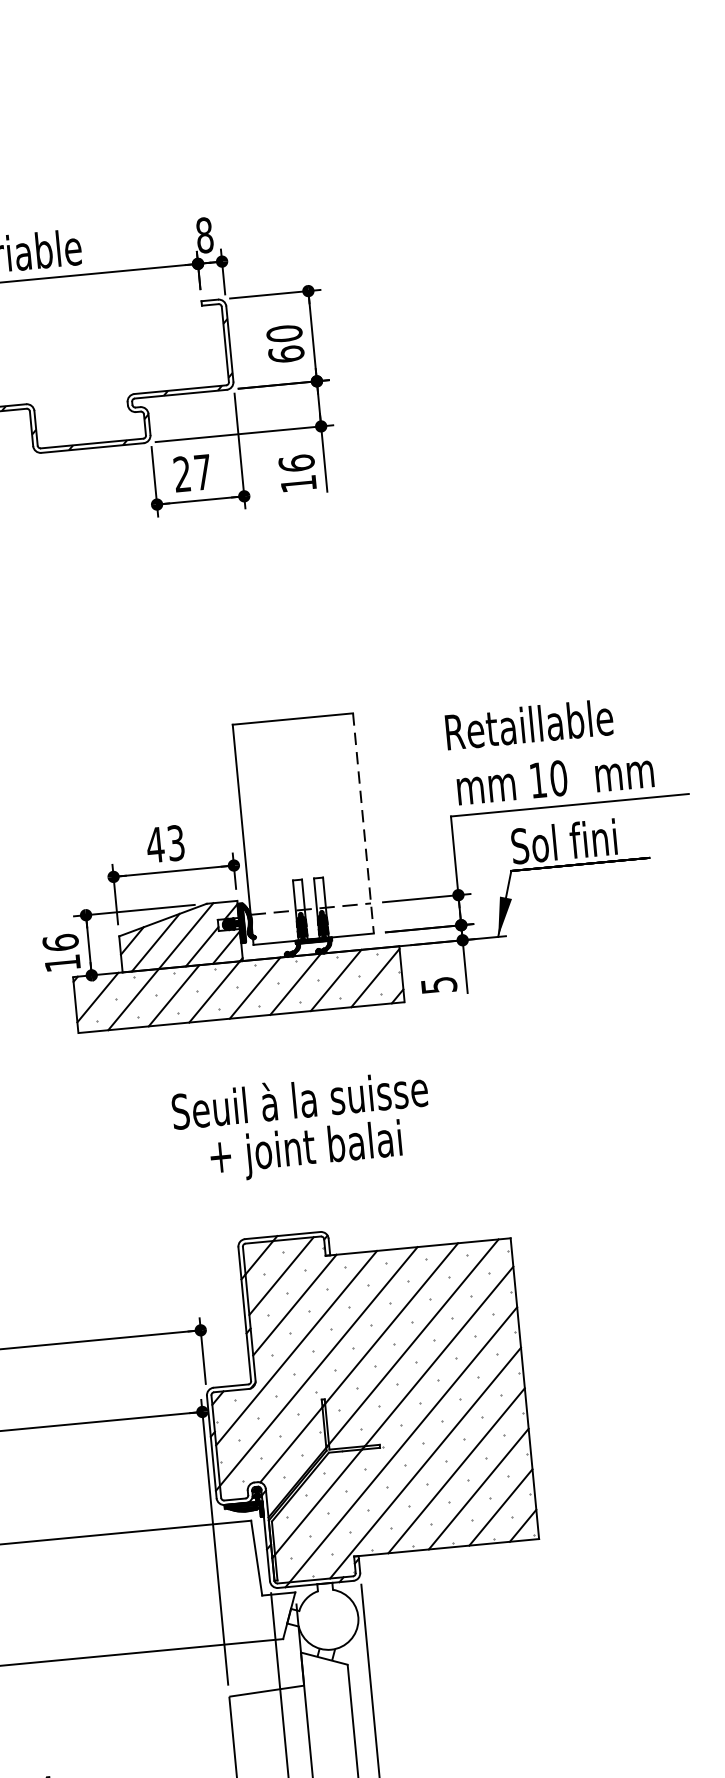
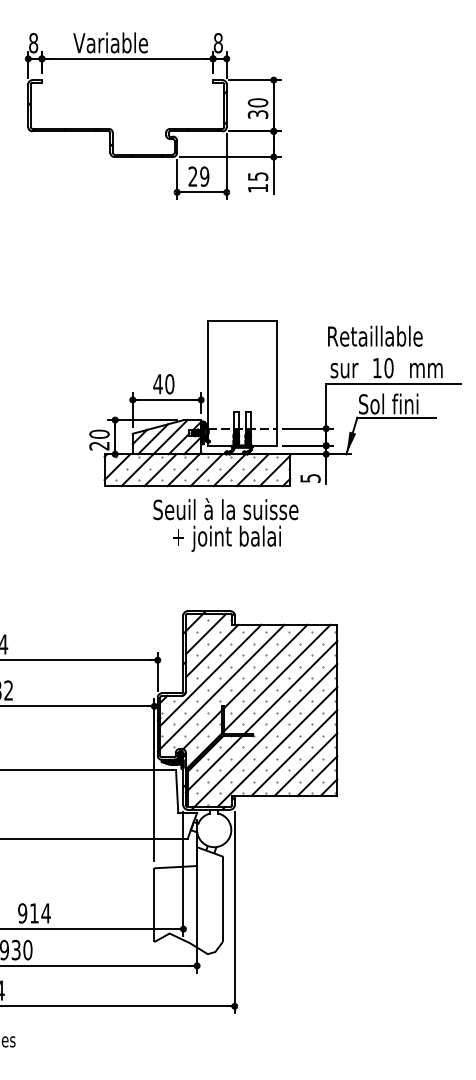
text: (285, 354) -> (257, 114), 60 -> 30
text: (295, 463) -> (257, 176), 16 -> 15
text: (202, 472) -> (204, 176), 27 -> 29
text: (484, 789) -> (346, 370), mm -> sur
line: (363, 824) -> (276, 383), dashed -> solid
text: (175, 843) -> (169, 384), 43 -> 40
text: (61, 951) -> (99, 439), 16 -> 20
text: (301, 1126) -> (225, 524), moved

